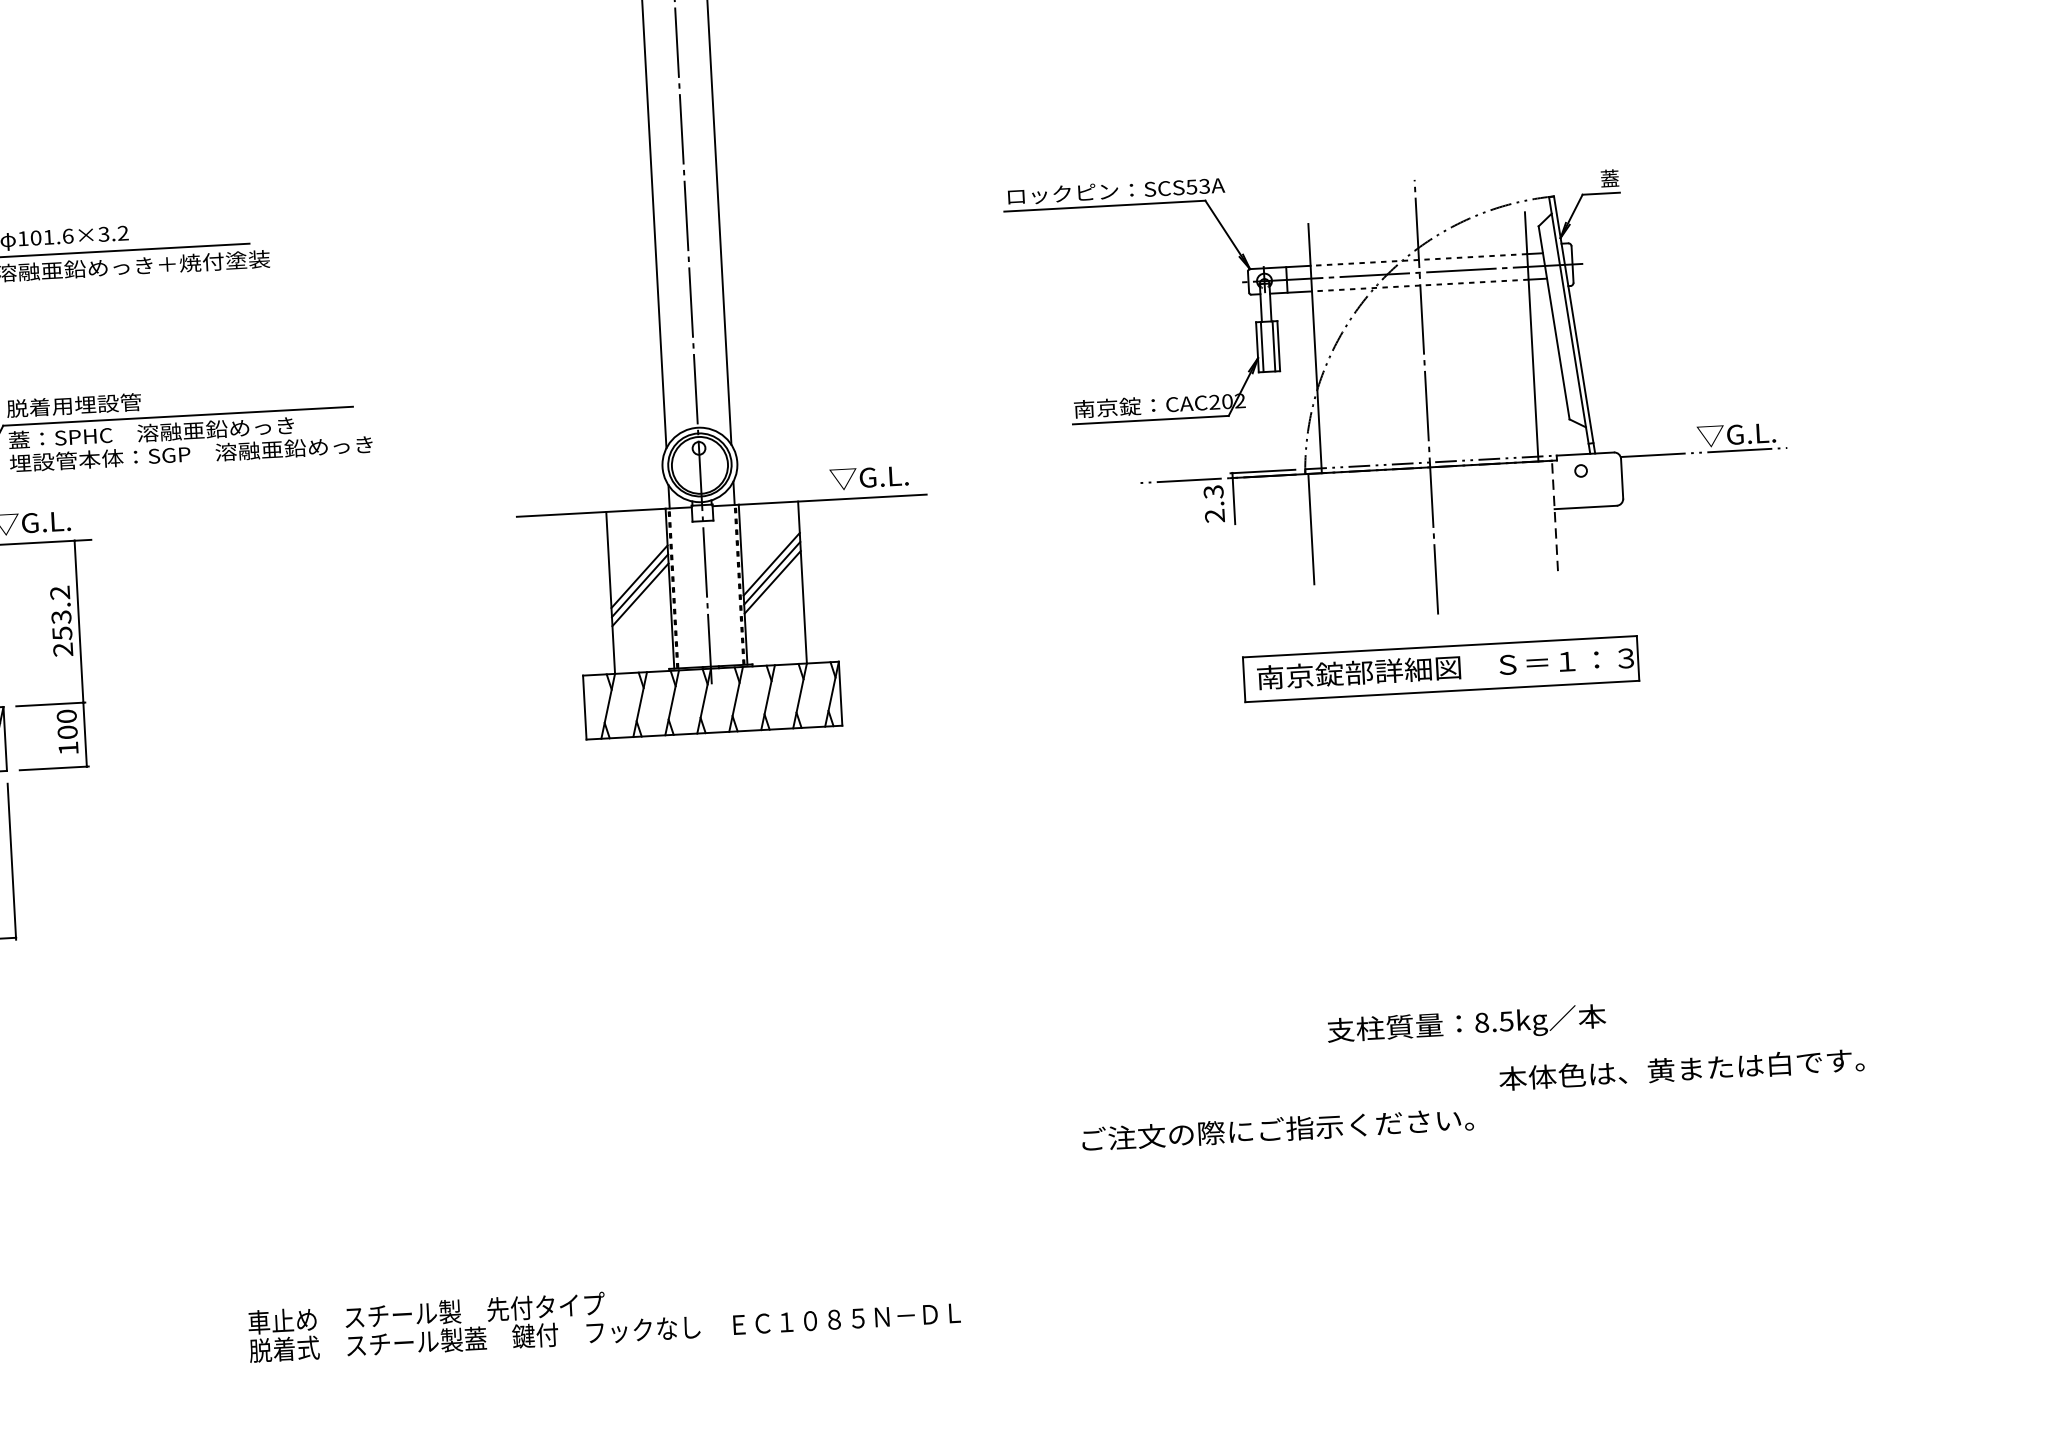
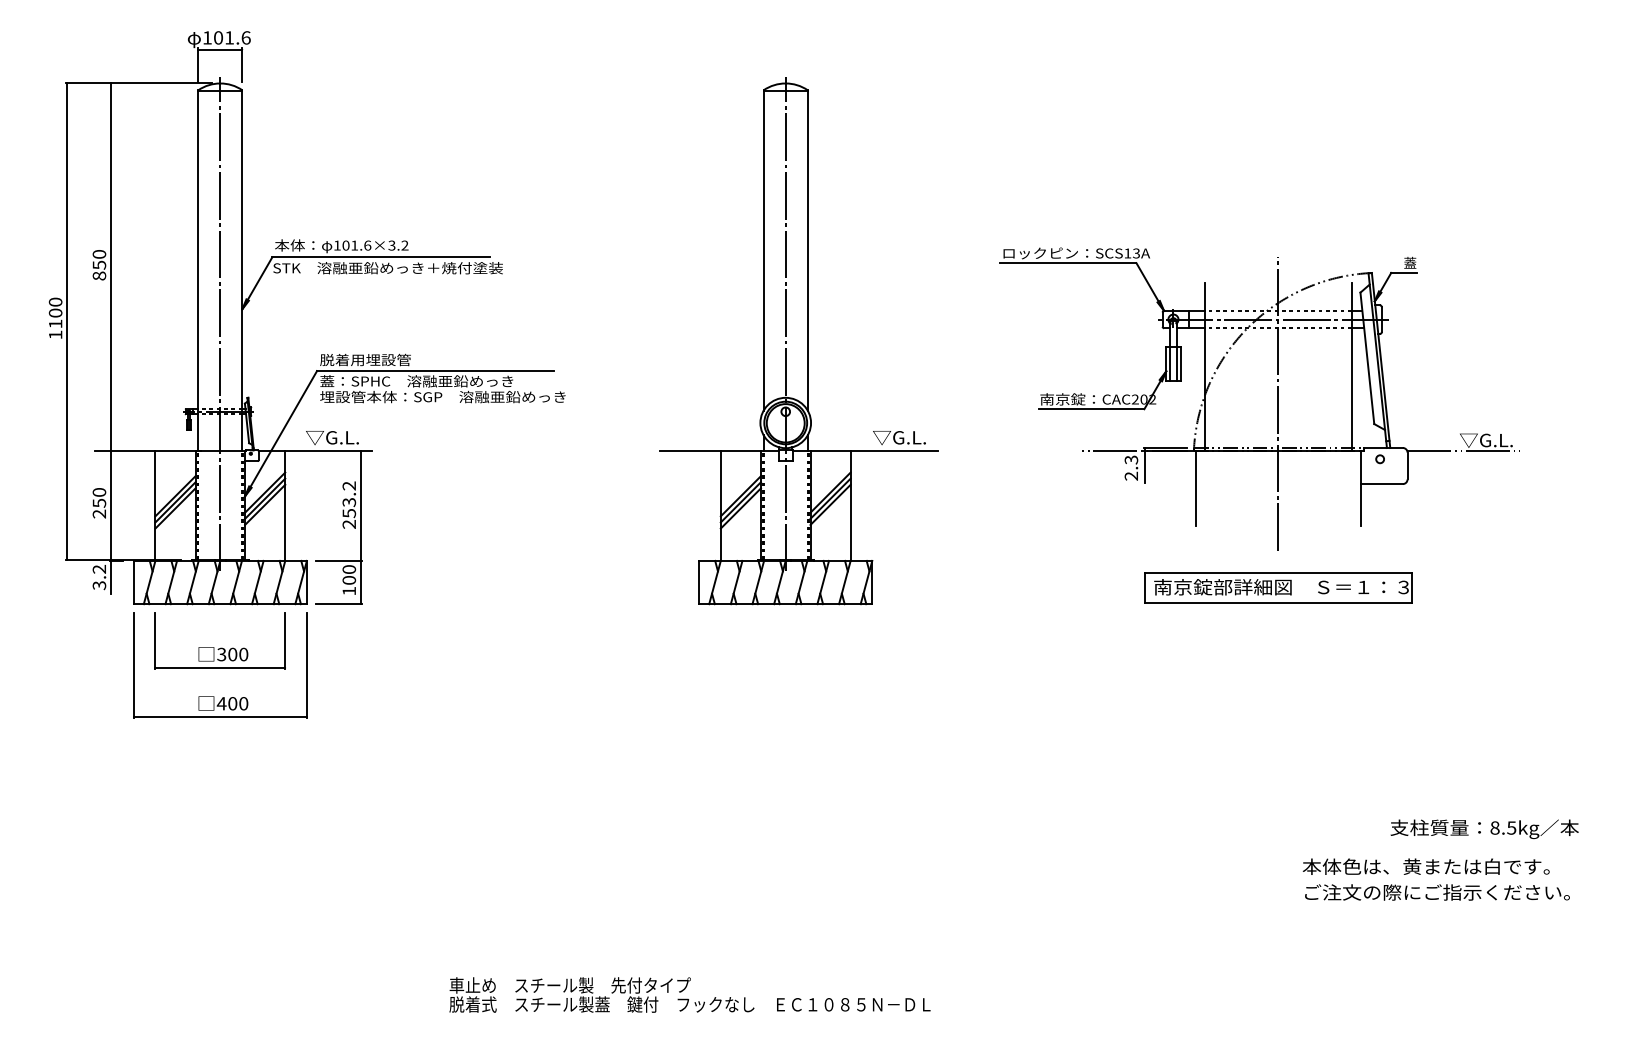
text: (1191, 187) -> (1127, 253), SCS53A -> SCS13A
line: (1554, 515) -> (1360, 488), dashed -> solid
text: (1466, 1025) -> (1484, 829), moved
text: (1277, 1129) -> (1437, 892), moved

